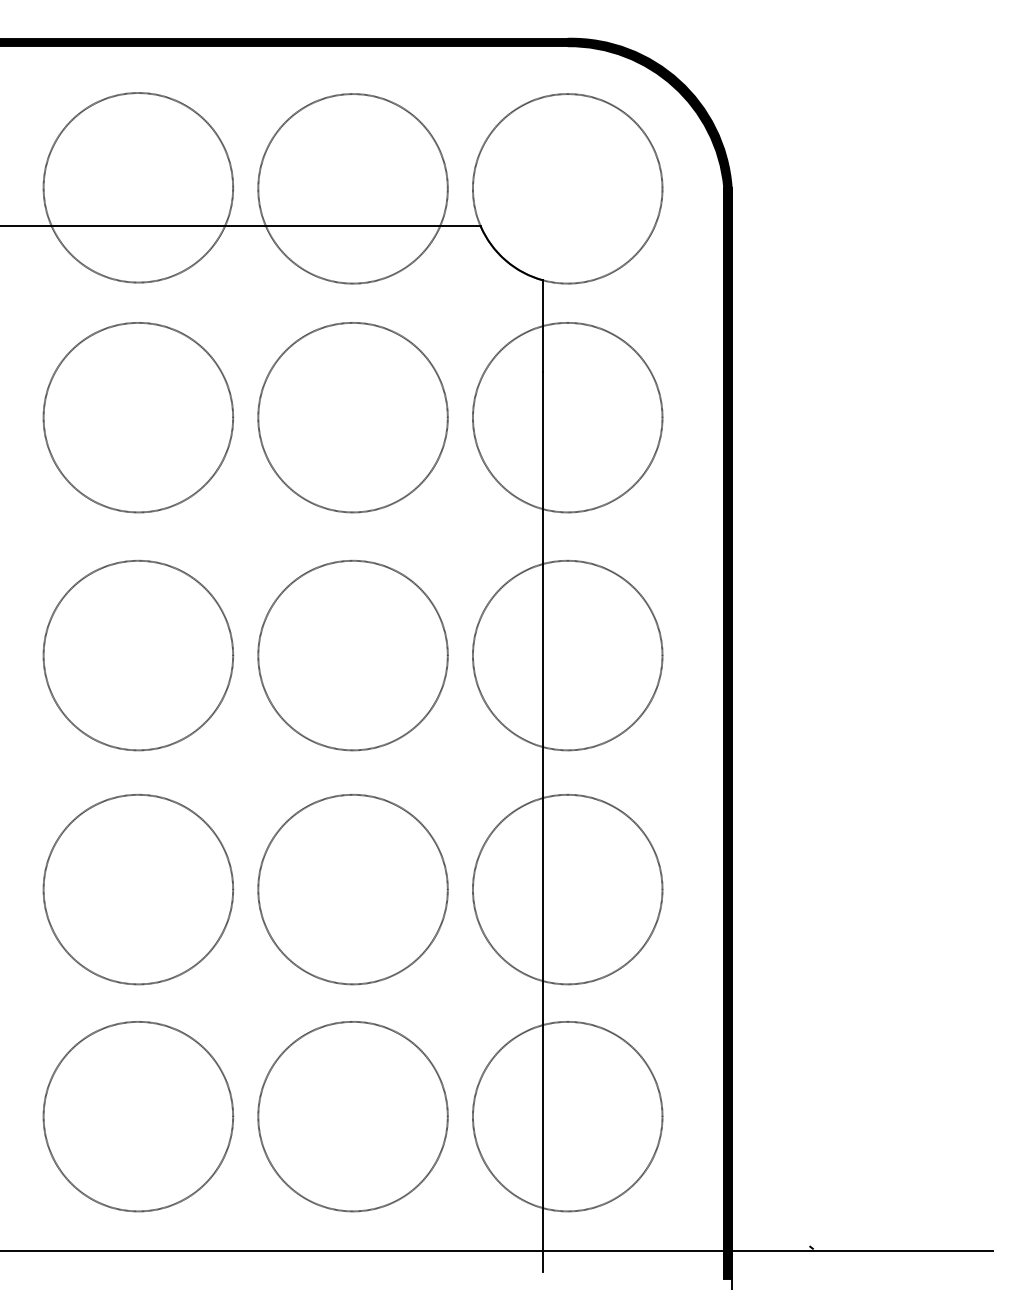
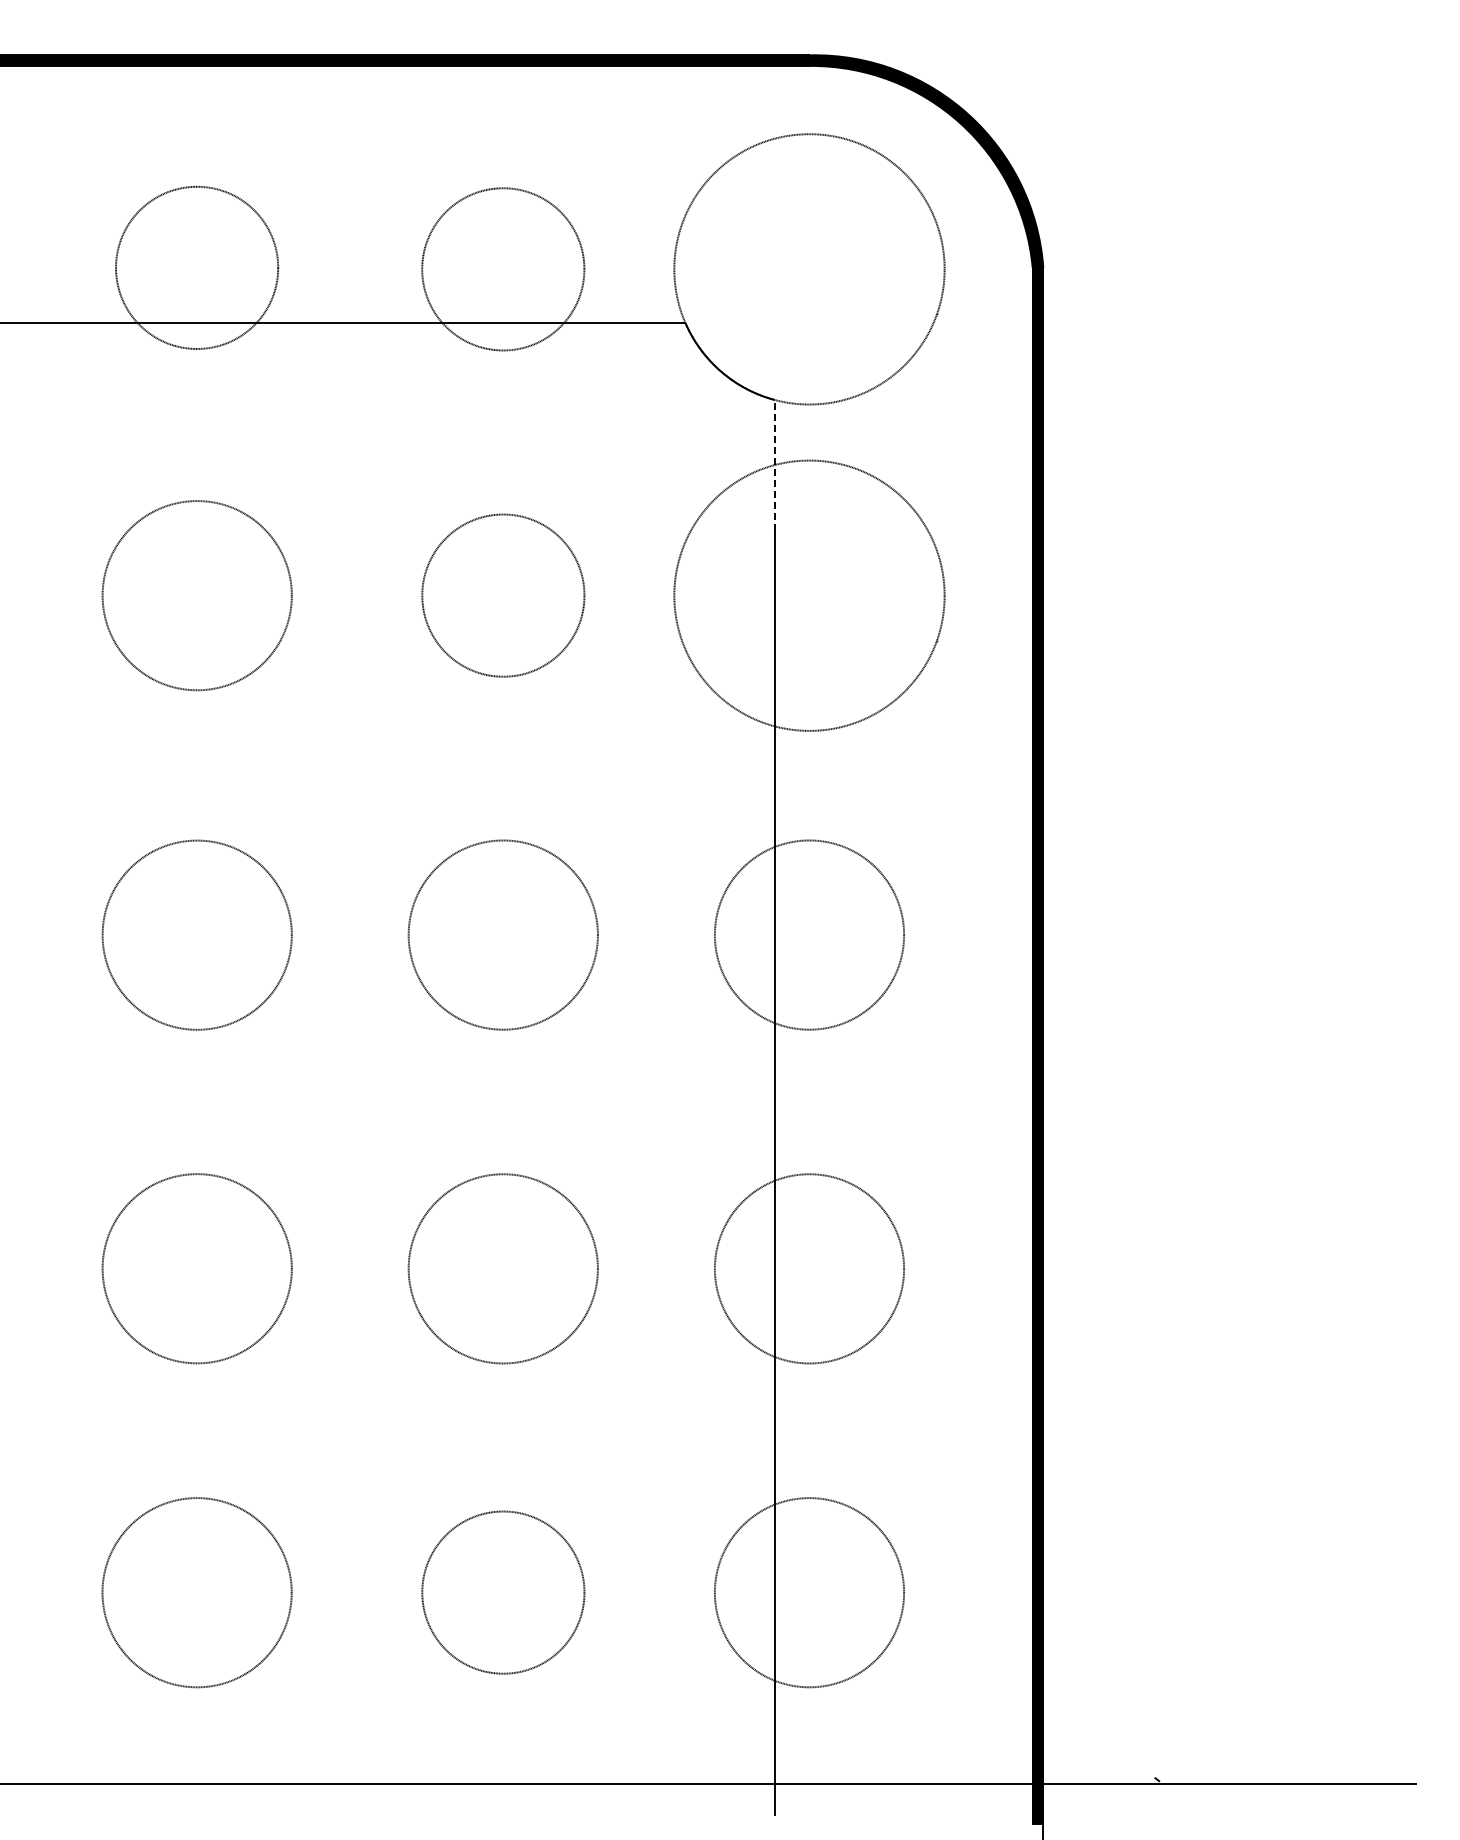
circle: (137, 187) -> (196, 267), size x0.6
circle: (353, 188) -> (503, 269), size x0.6
line: (543, 325) -> (774, 464), solid -> dashed
circle: (138, 417) -> (197, 595), size x0.7
circle: (353, 417) -> (503, 595), size x0.6
circle: (138, 655) -> (197, 935), size x0.7
circle: (353, 655) -> (503, 934), size x0.7
circle: (567, 655) -> (809, 934), size x0.7
circle: (138, 889) -> (197, 1268), size x0.7
circle: (353, 889) -> (503, 1268), size x0.7
circle: (567, 889) -> (809, 1268), size x0.7
circle: (137, 1116) -> (196, 1592), size x0.7
circle: (353, 1116) -> (503, 1592), size x0.6
circle: (567, 1116) -> (809, 1592), size x0.7

